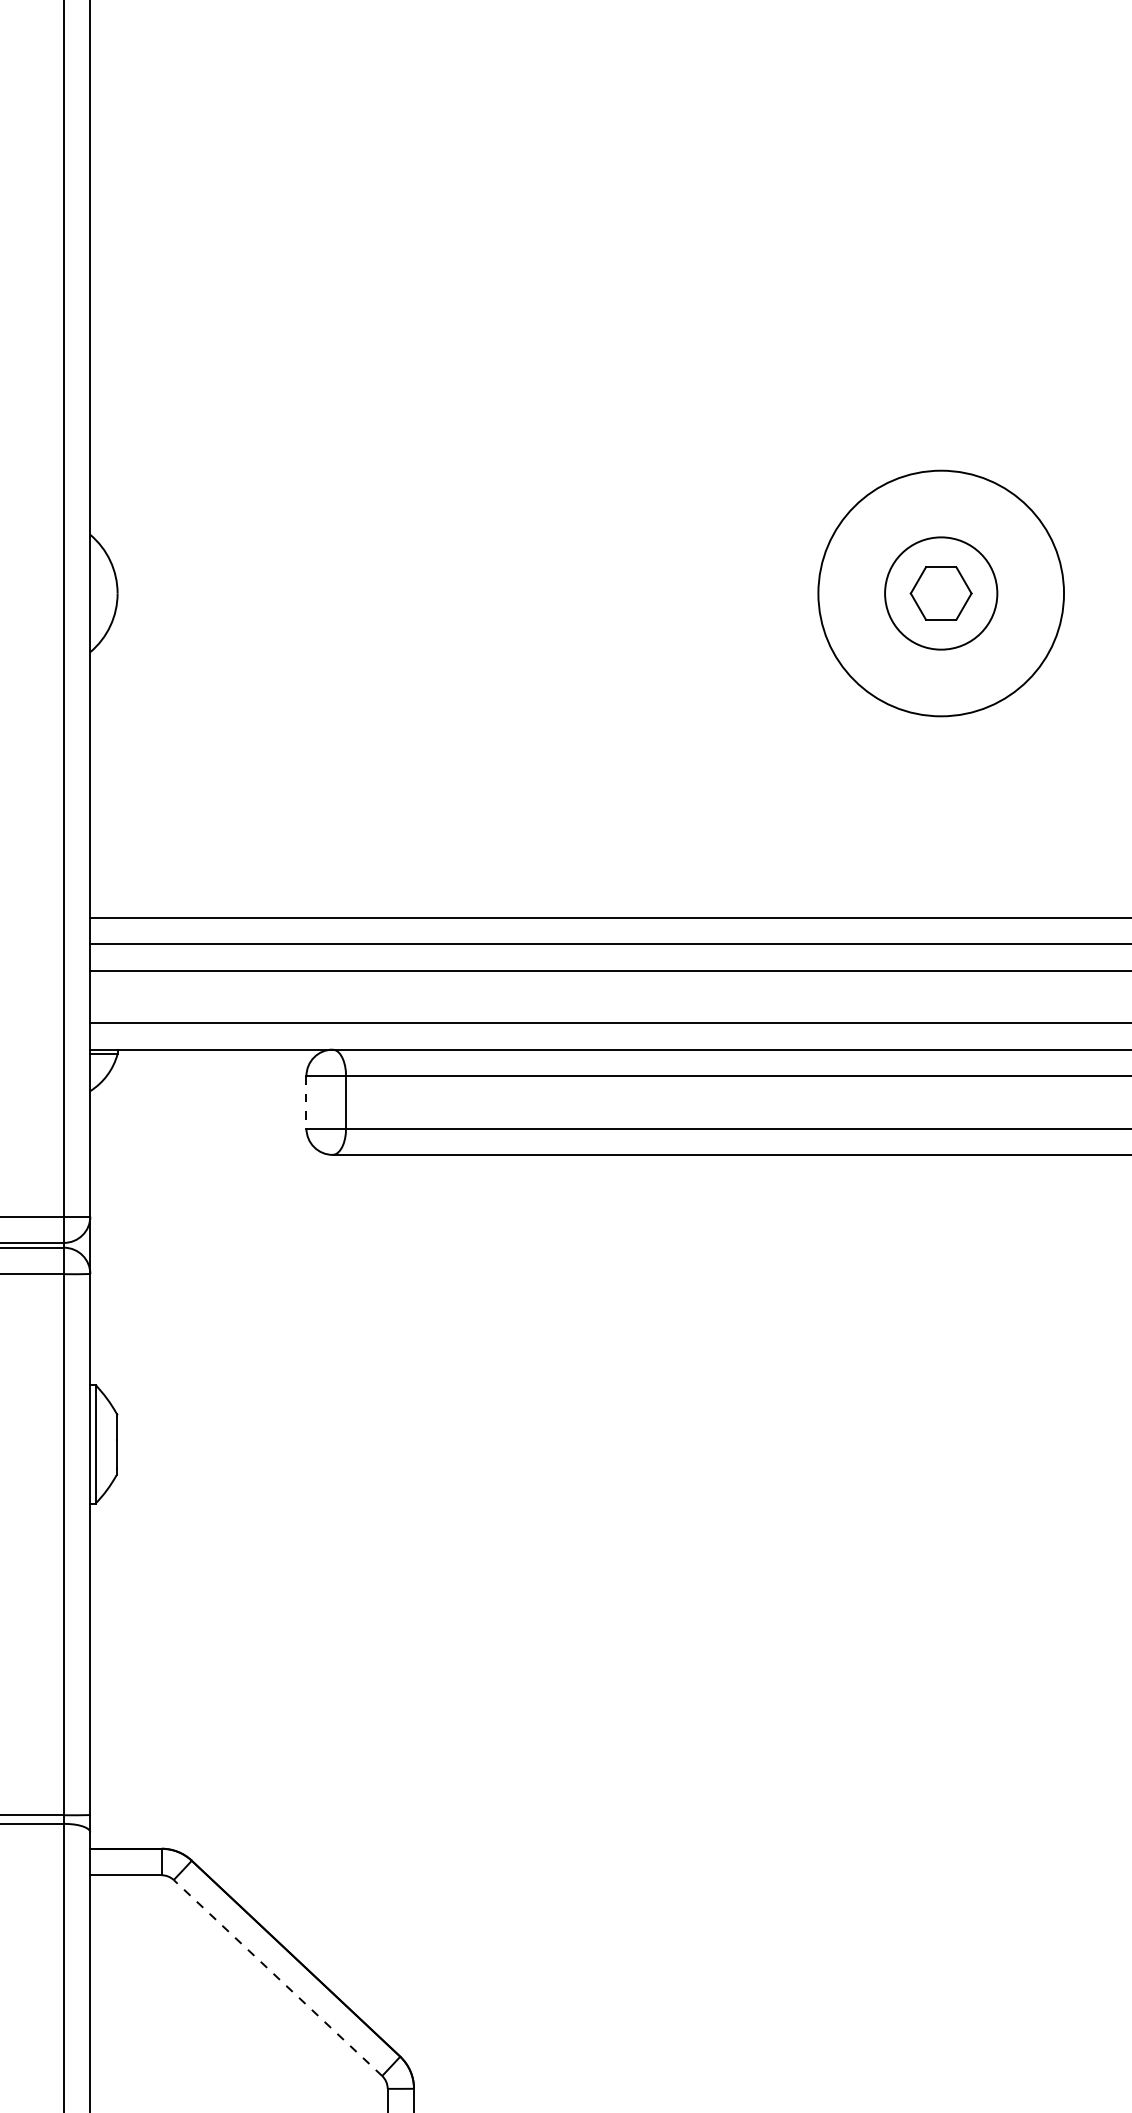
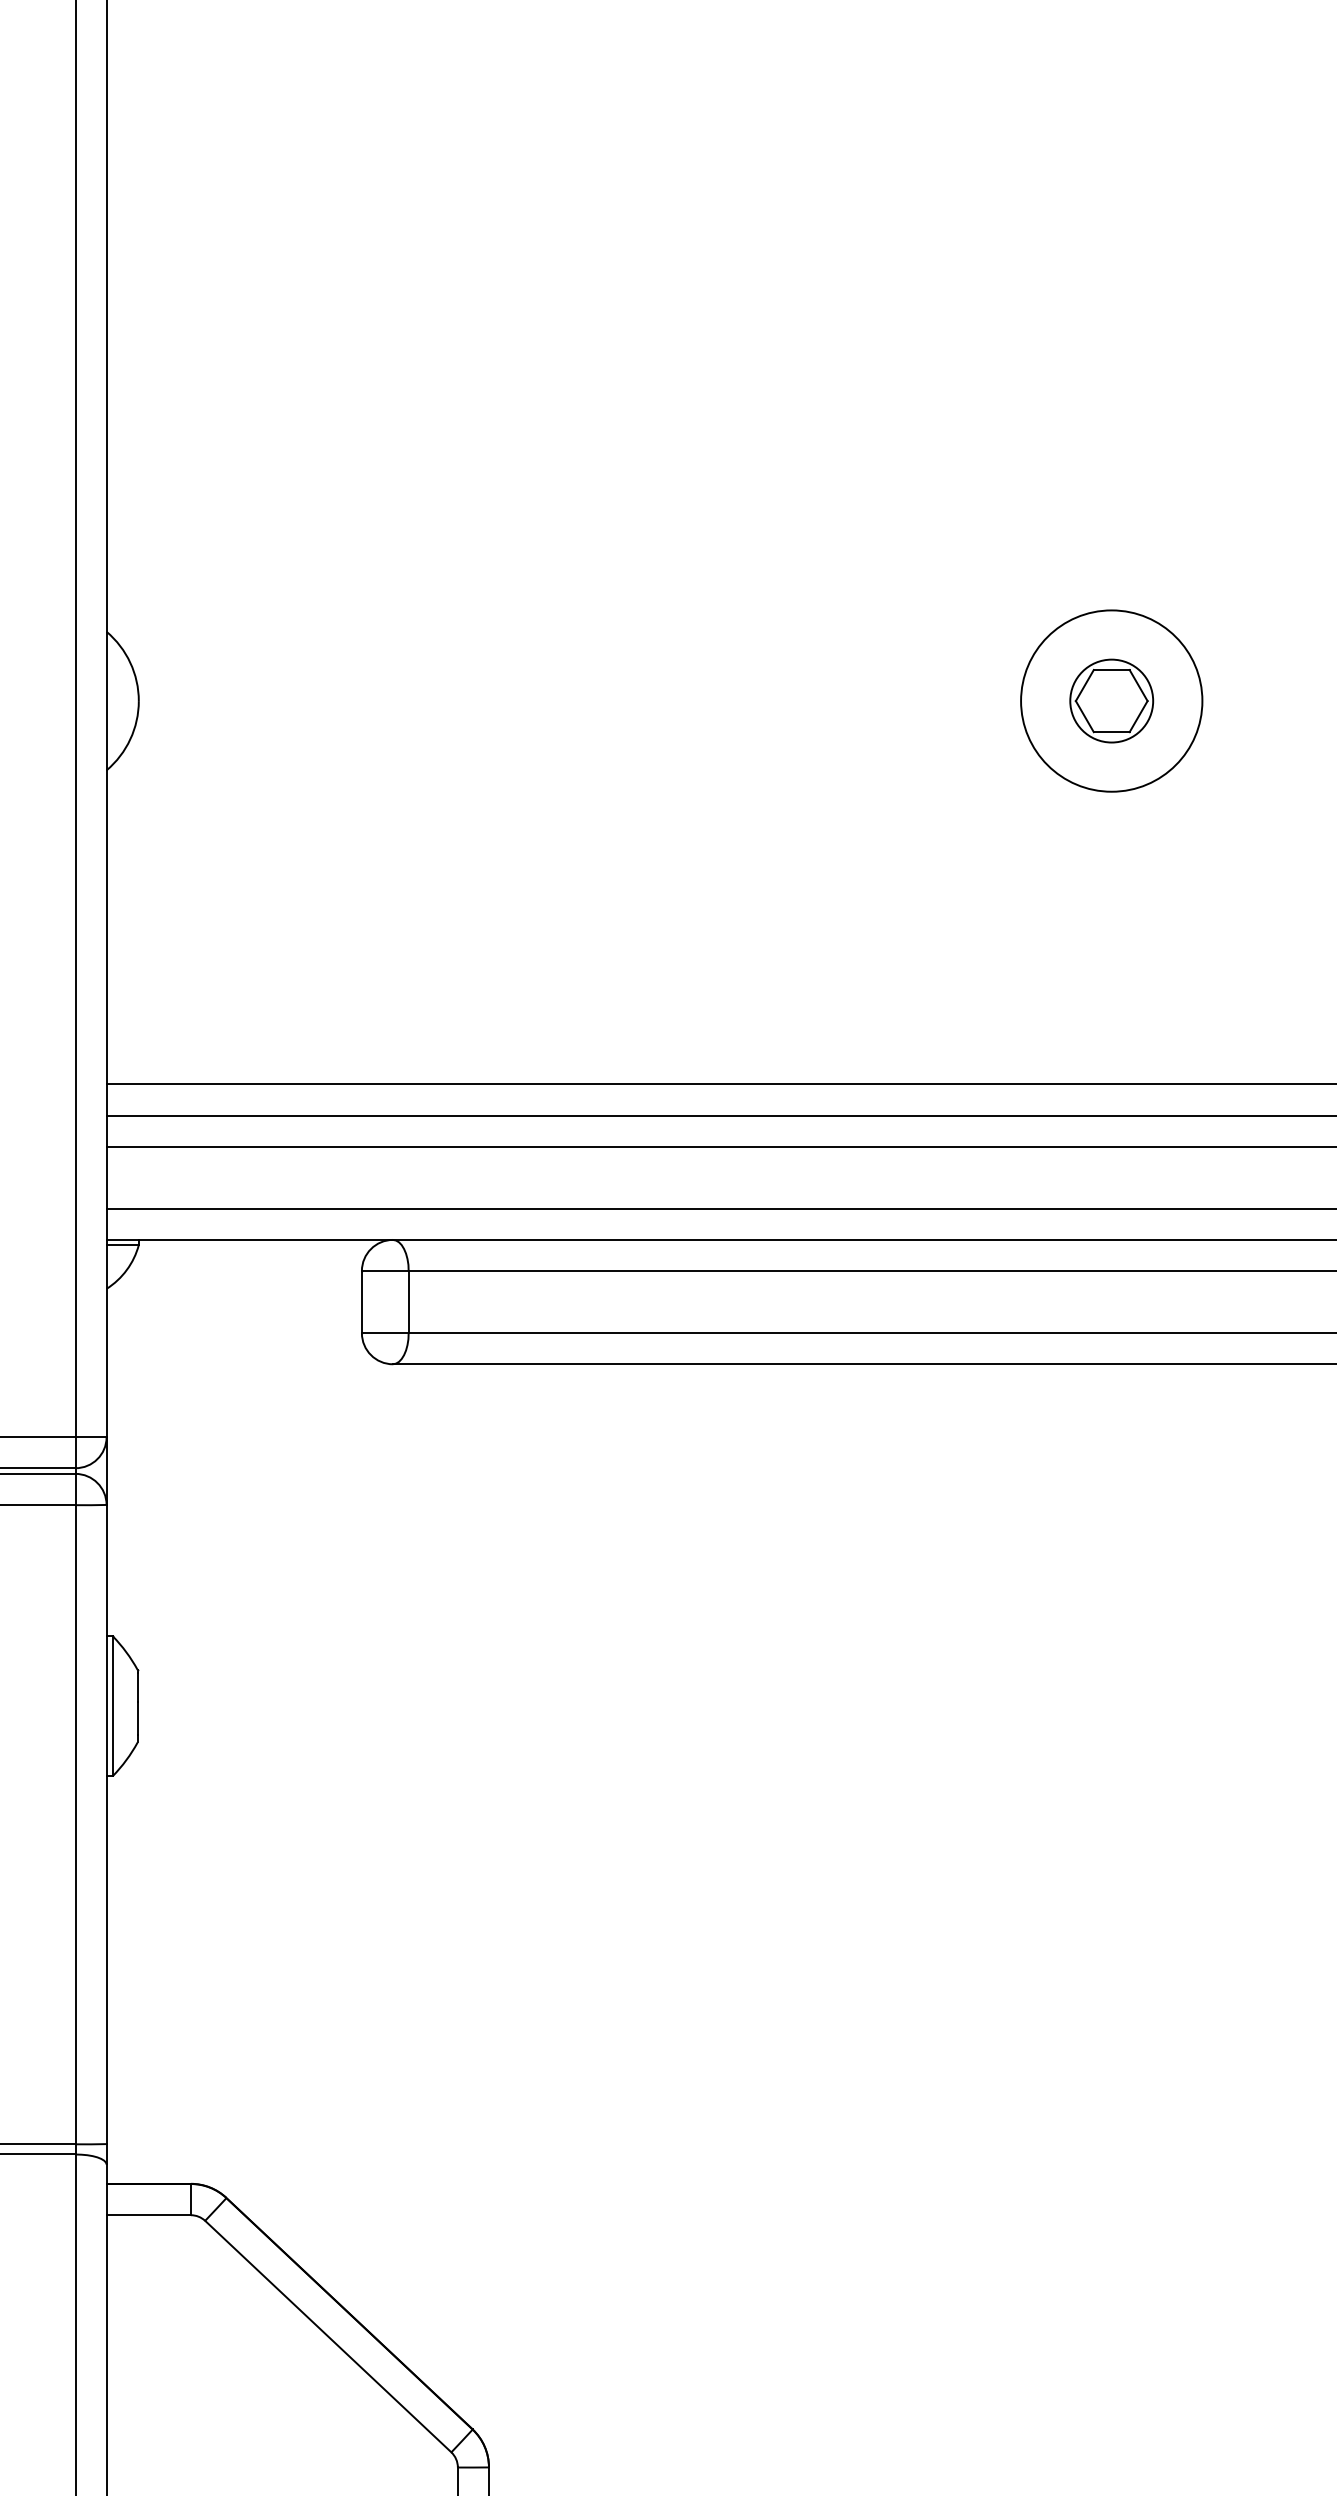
circle: (940, 593) -> (1110, 701), size x0.62
circle: (941, 593) -> (1112, 701), size x0.62
line: (306, 1102) -> (361, 1302), dashed -> solid
line: (277, 1977) -> (327, 2335), dashed -> solid

